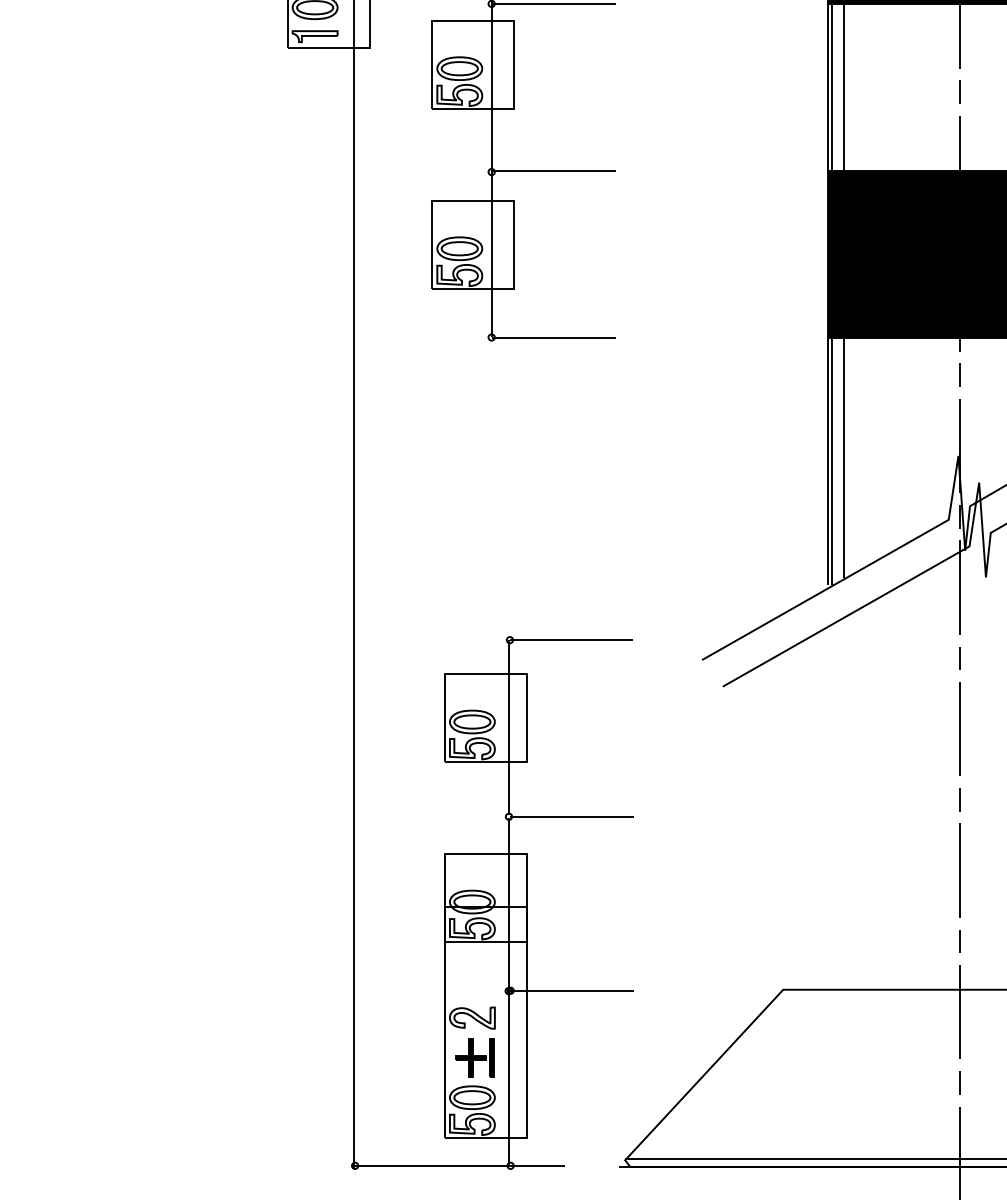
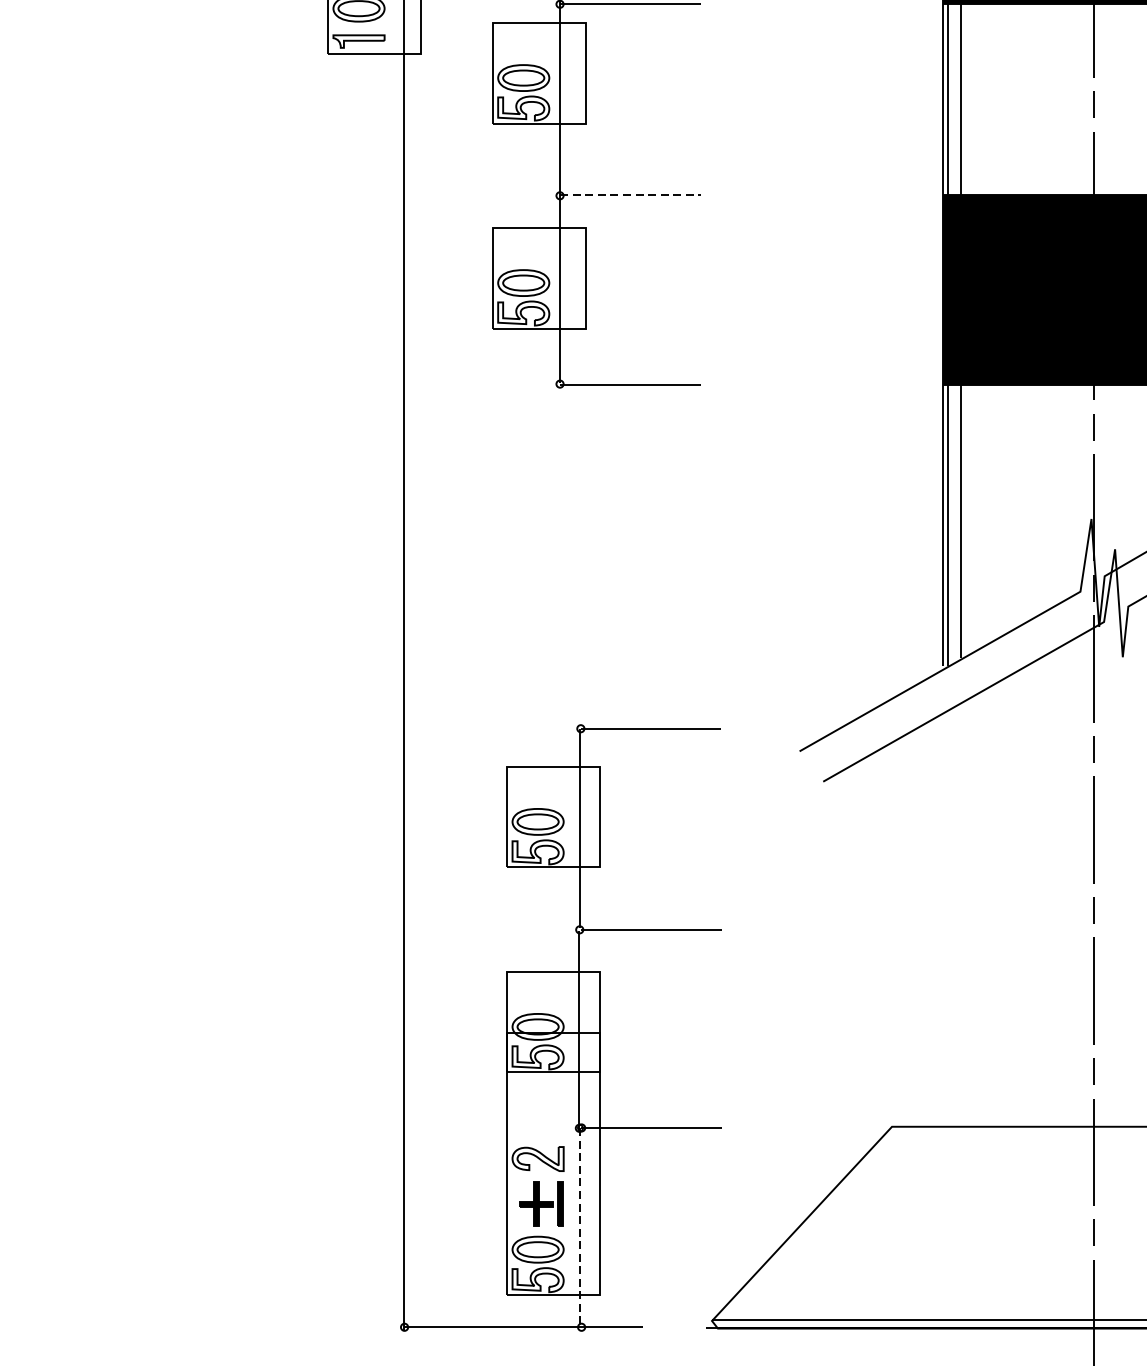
line: (553, 171) -> (630, 195), solid -> dashed
line: (509, 1078) -> (580, 1227), solid -> dashed

